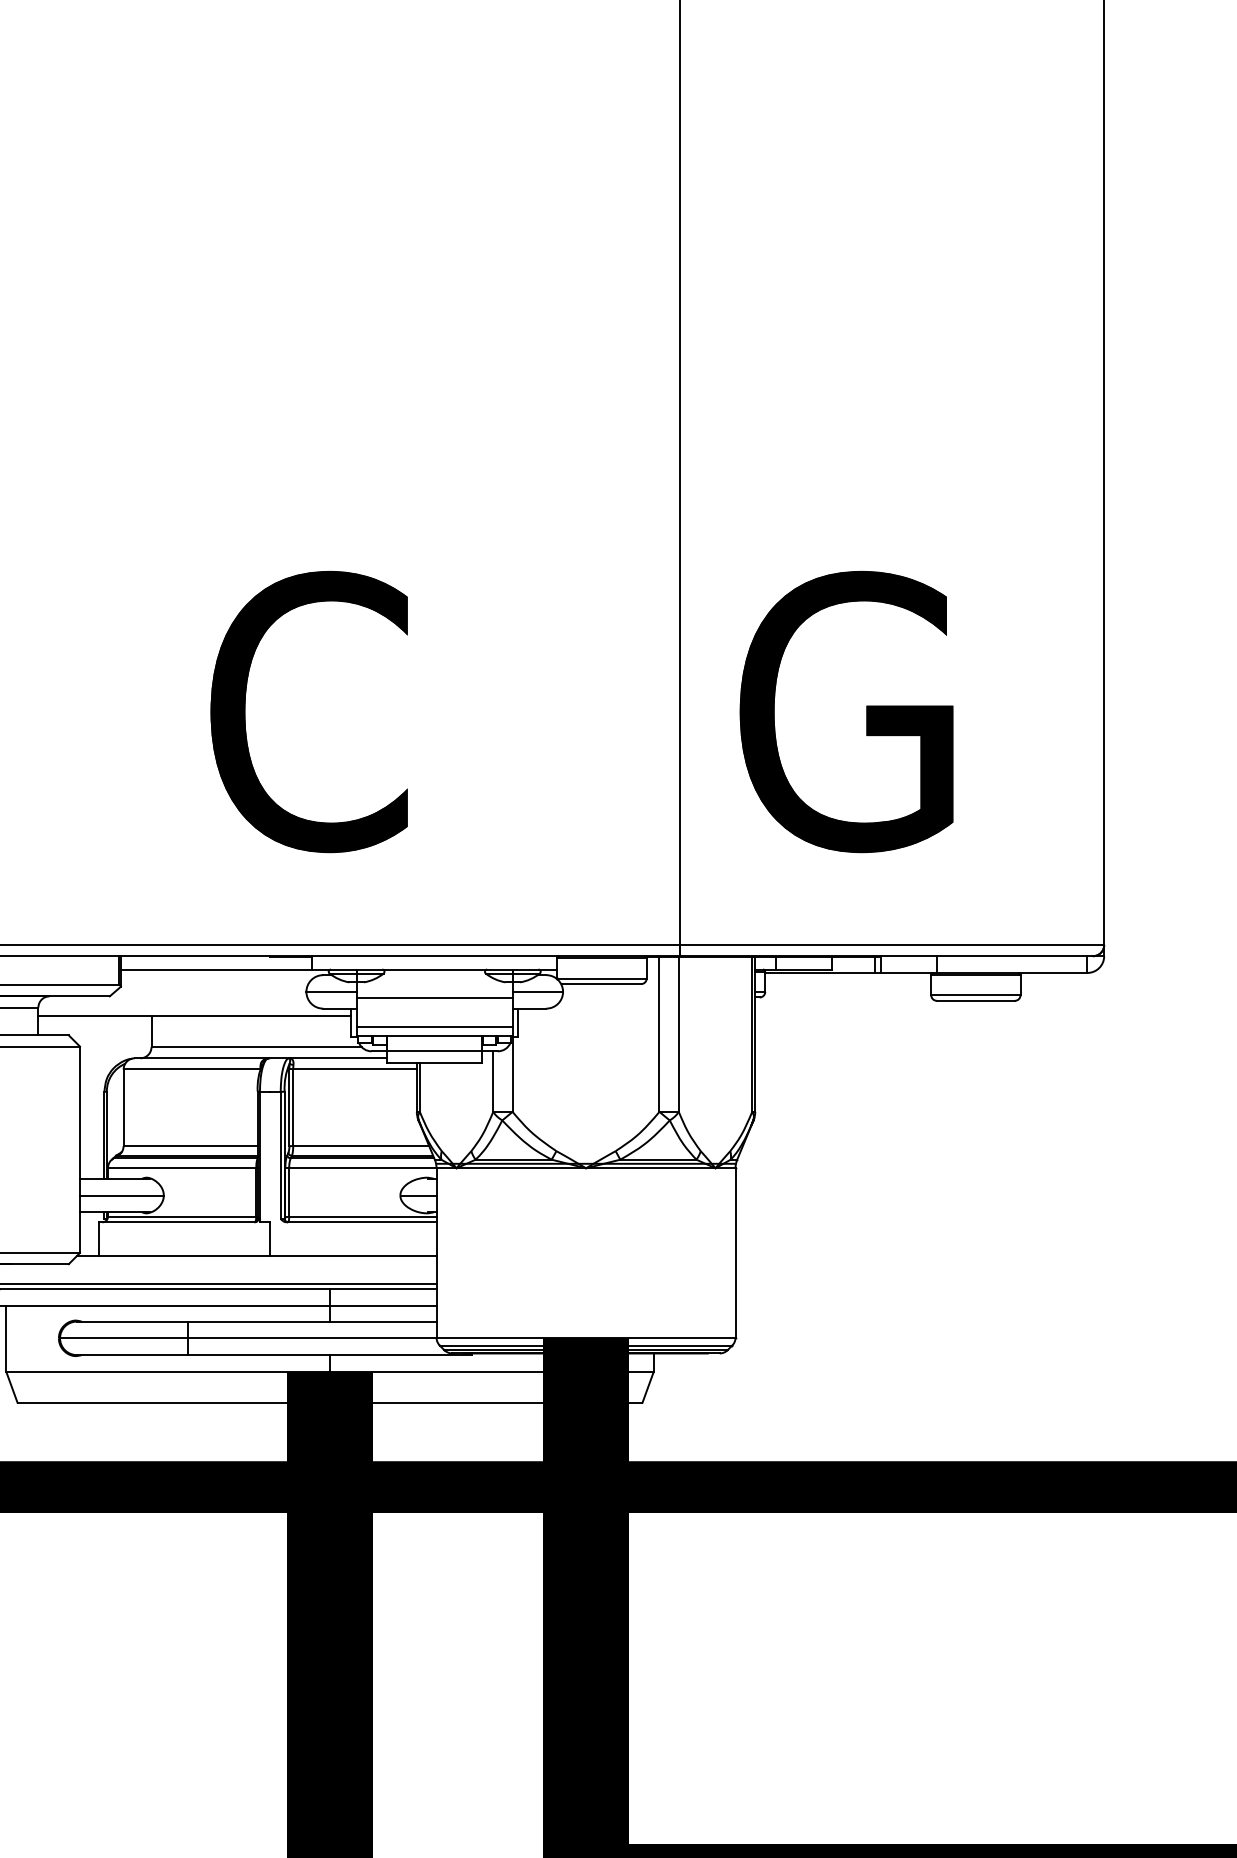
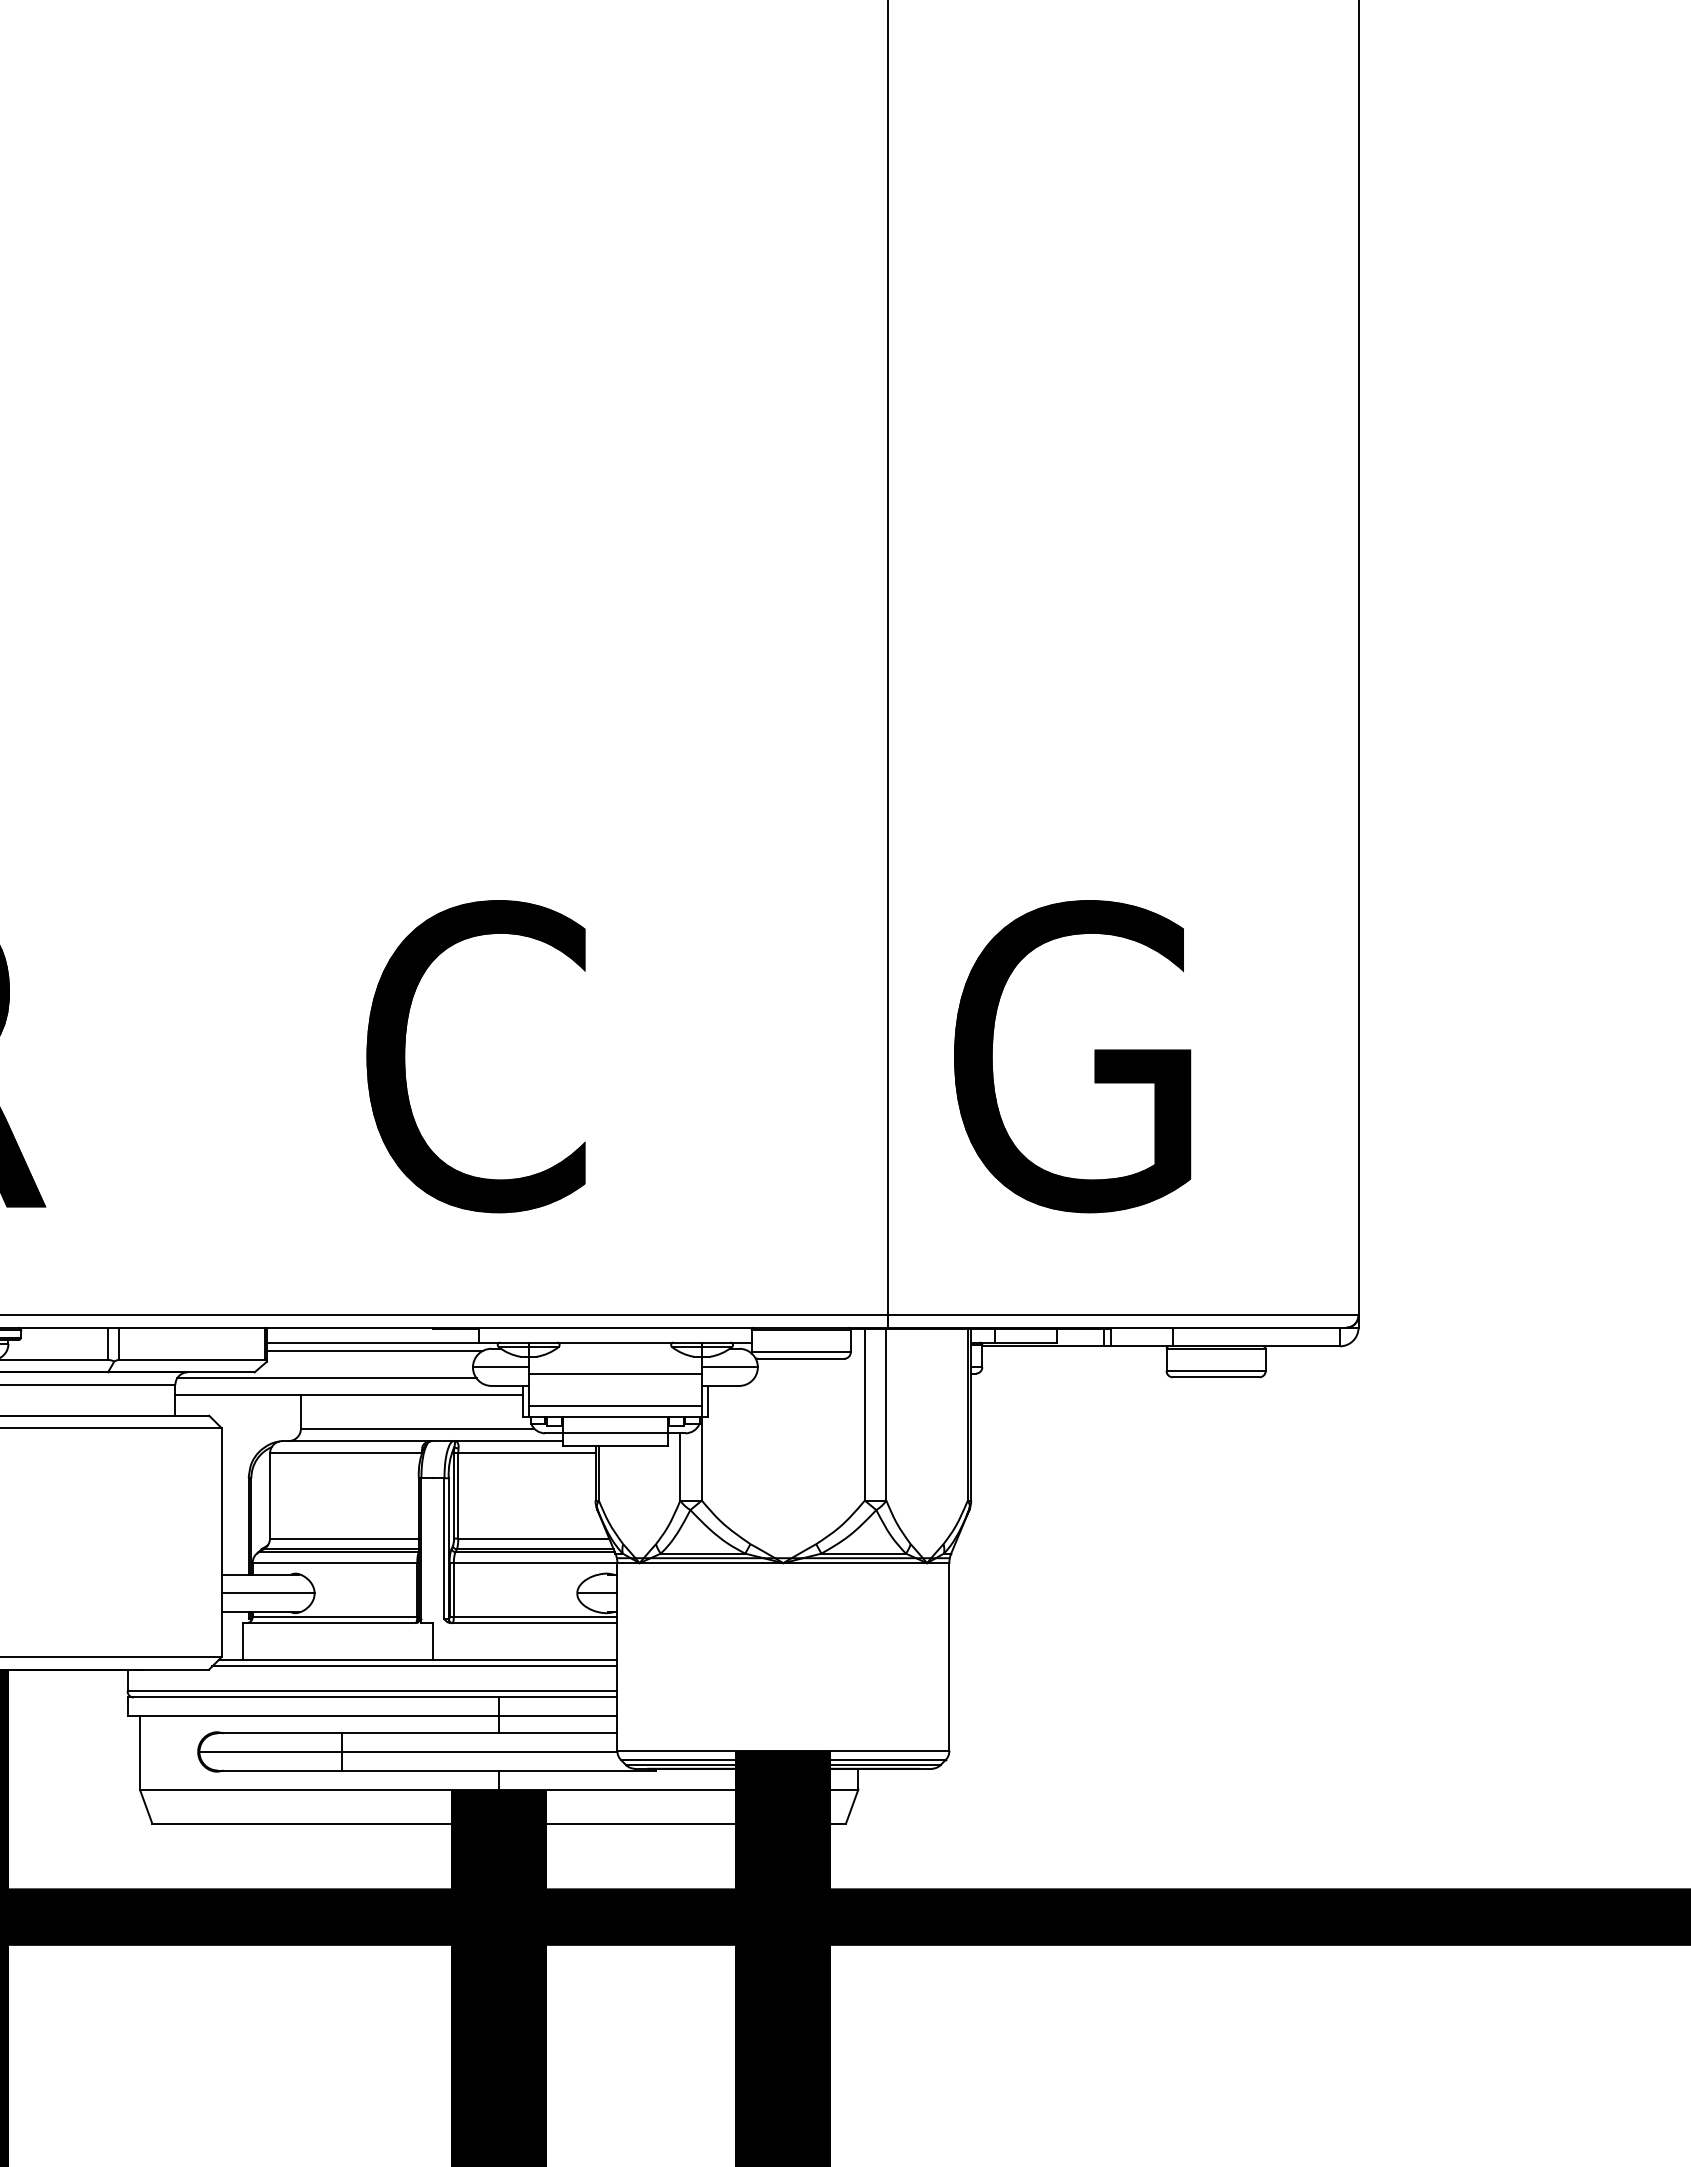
line: (218, 976) -> (375, 1350), added
line: (174, 1001) -> (326, 1378), added
line: (253, 1261) -> (414, 1666), added

